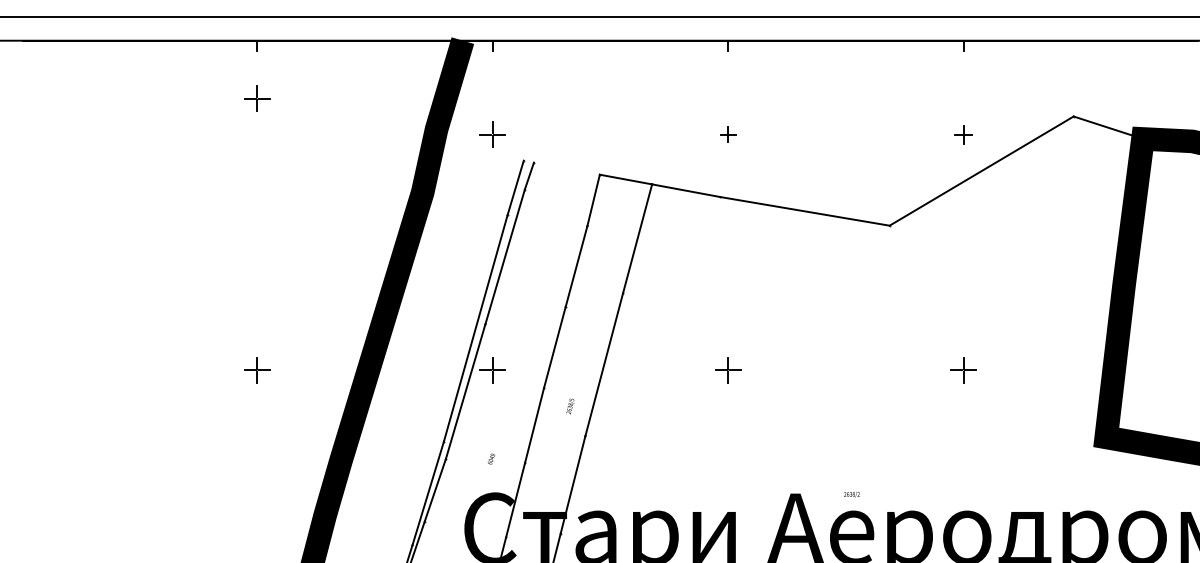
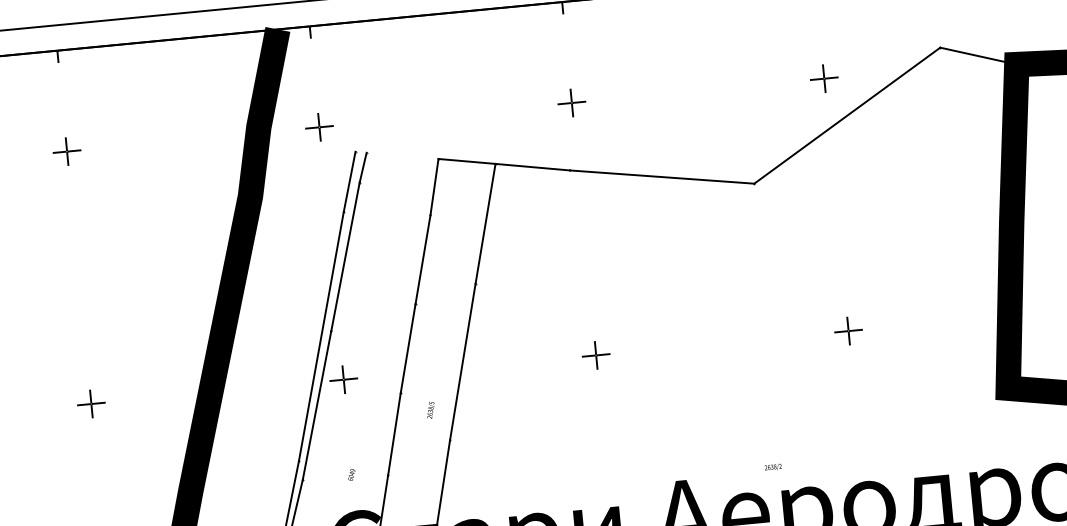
part: (257, 98) -> (67, 151), moved
part: (728, 134) -> (572, 102), size x1.67
part: (963, 134) -> (824, 78), size x1.43
text: (851, 494) -> (772, 467), moved

